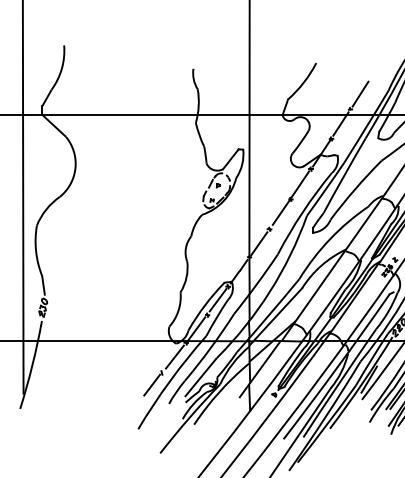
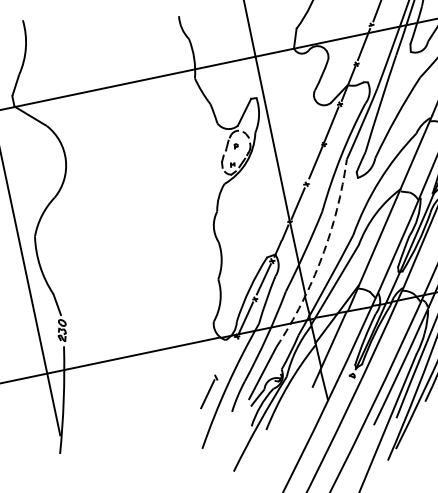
arc: (269, 291) -> (321, 256), solid -> dashed
line: (174, 356) -> (226, 355), removed

